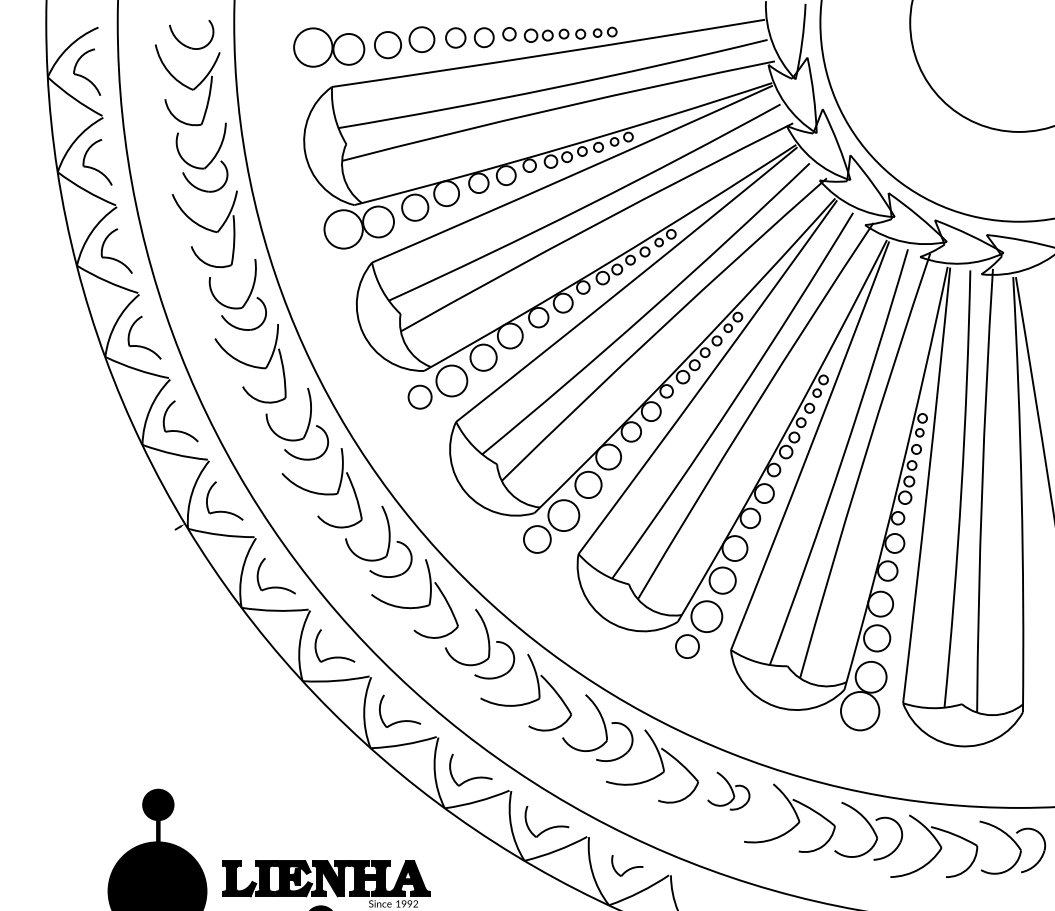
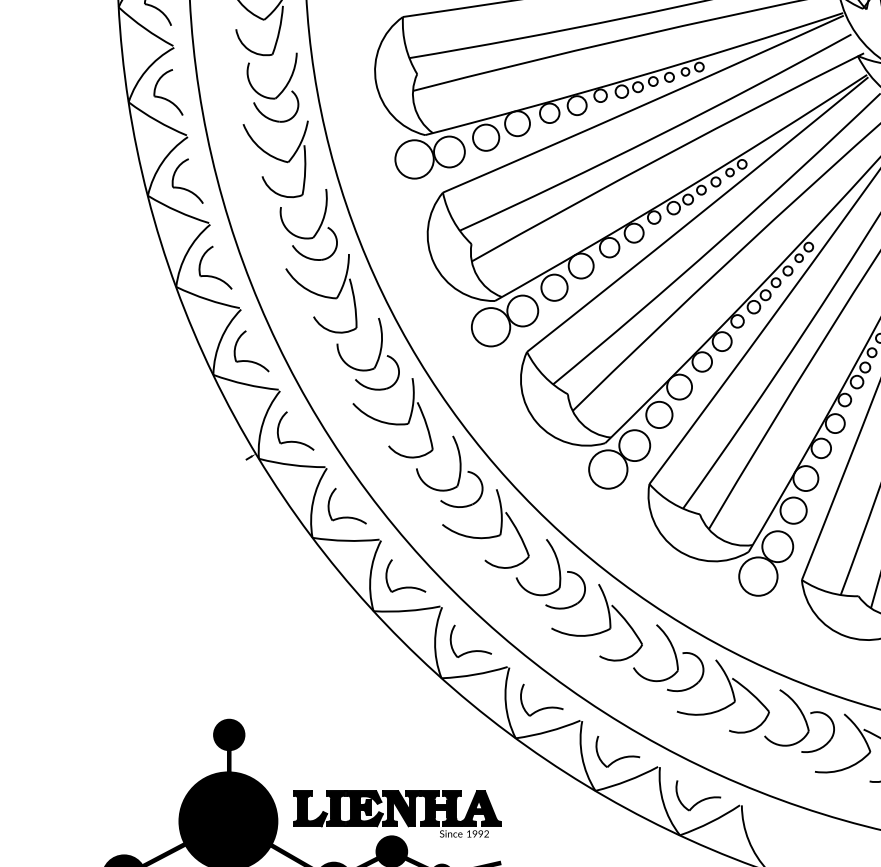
circle: (419, 397) -> (490, 327), size x1.67
circle: (537, 539) -> (608, 469), size x1.43
circle: (687, 646) -> (758, 576), size x1.67
part: (728, 790) -> (799, 720), size x1.67
part: (627, 865) -> (698, 795), size x1.43

